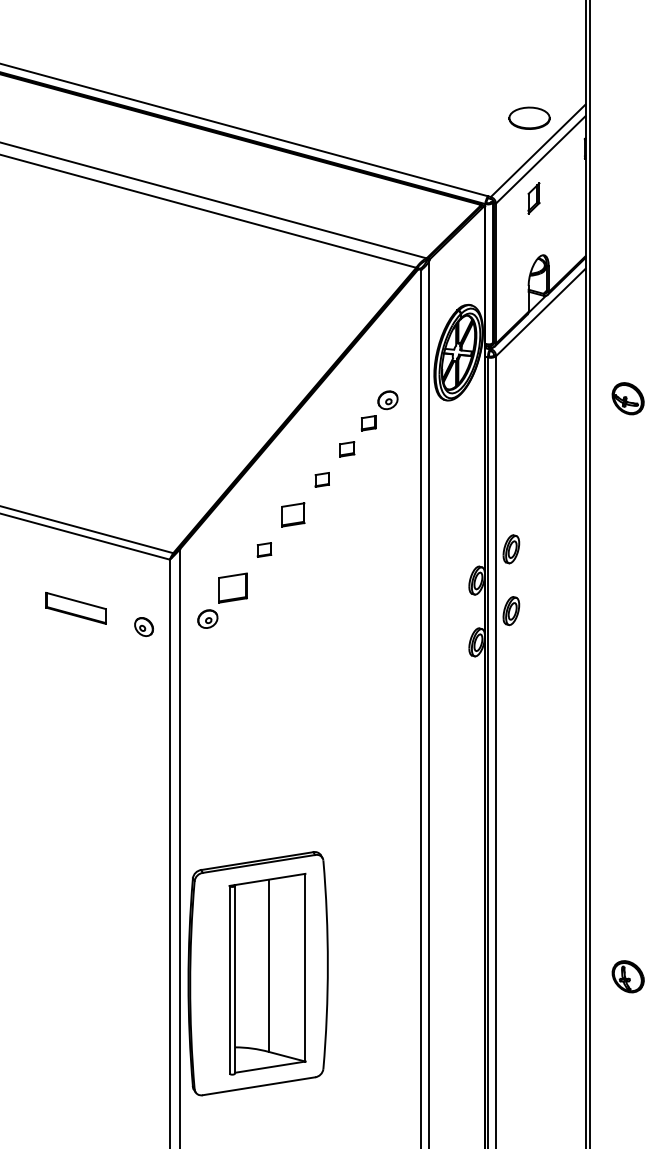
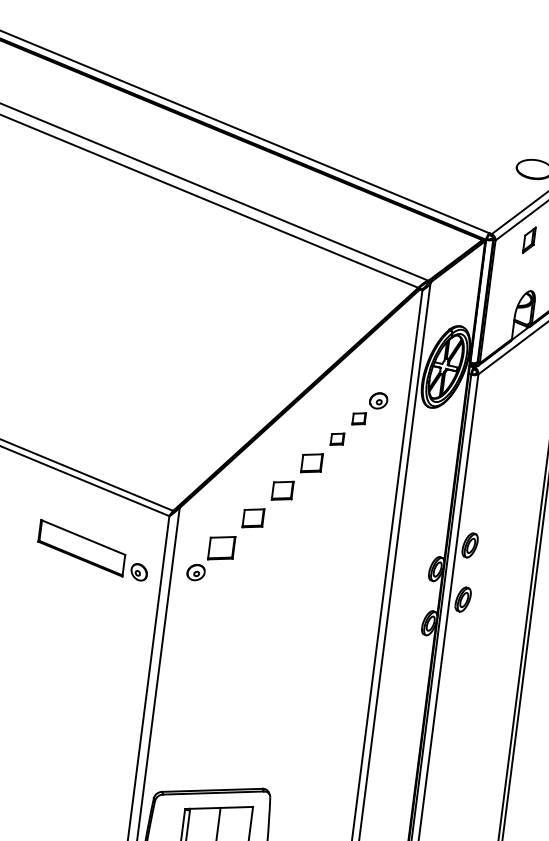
part: (322, 479) -> (312, 462), size x1.67
part: (264, 549) -> (253, 517), size x1.67
part: (75, 608) -> (81, 548), size x1.67

